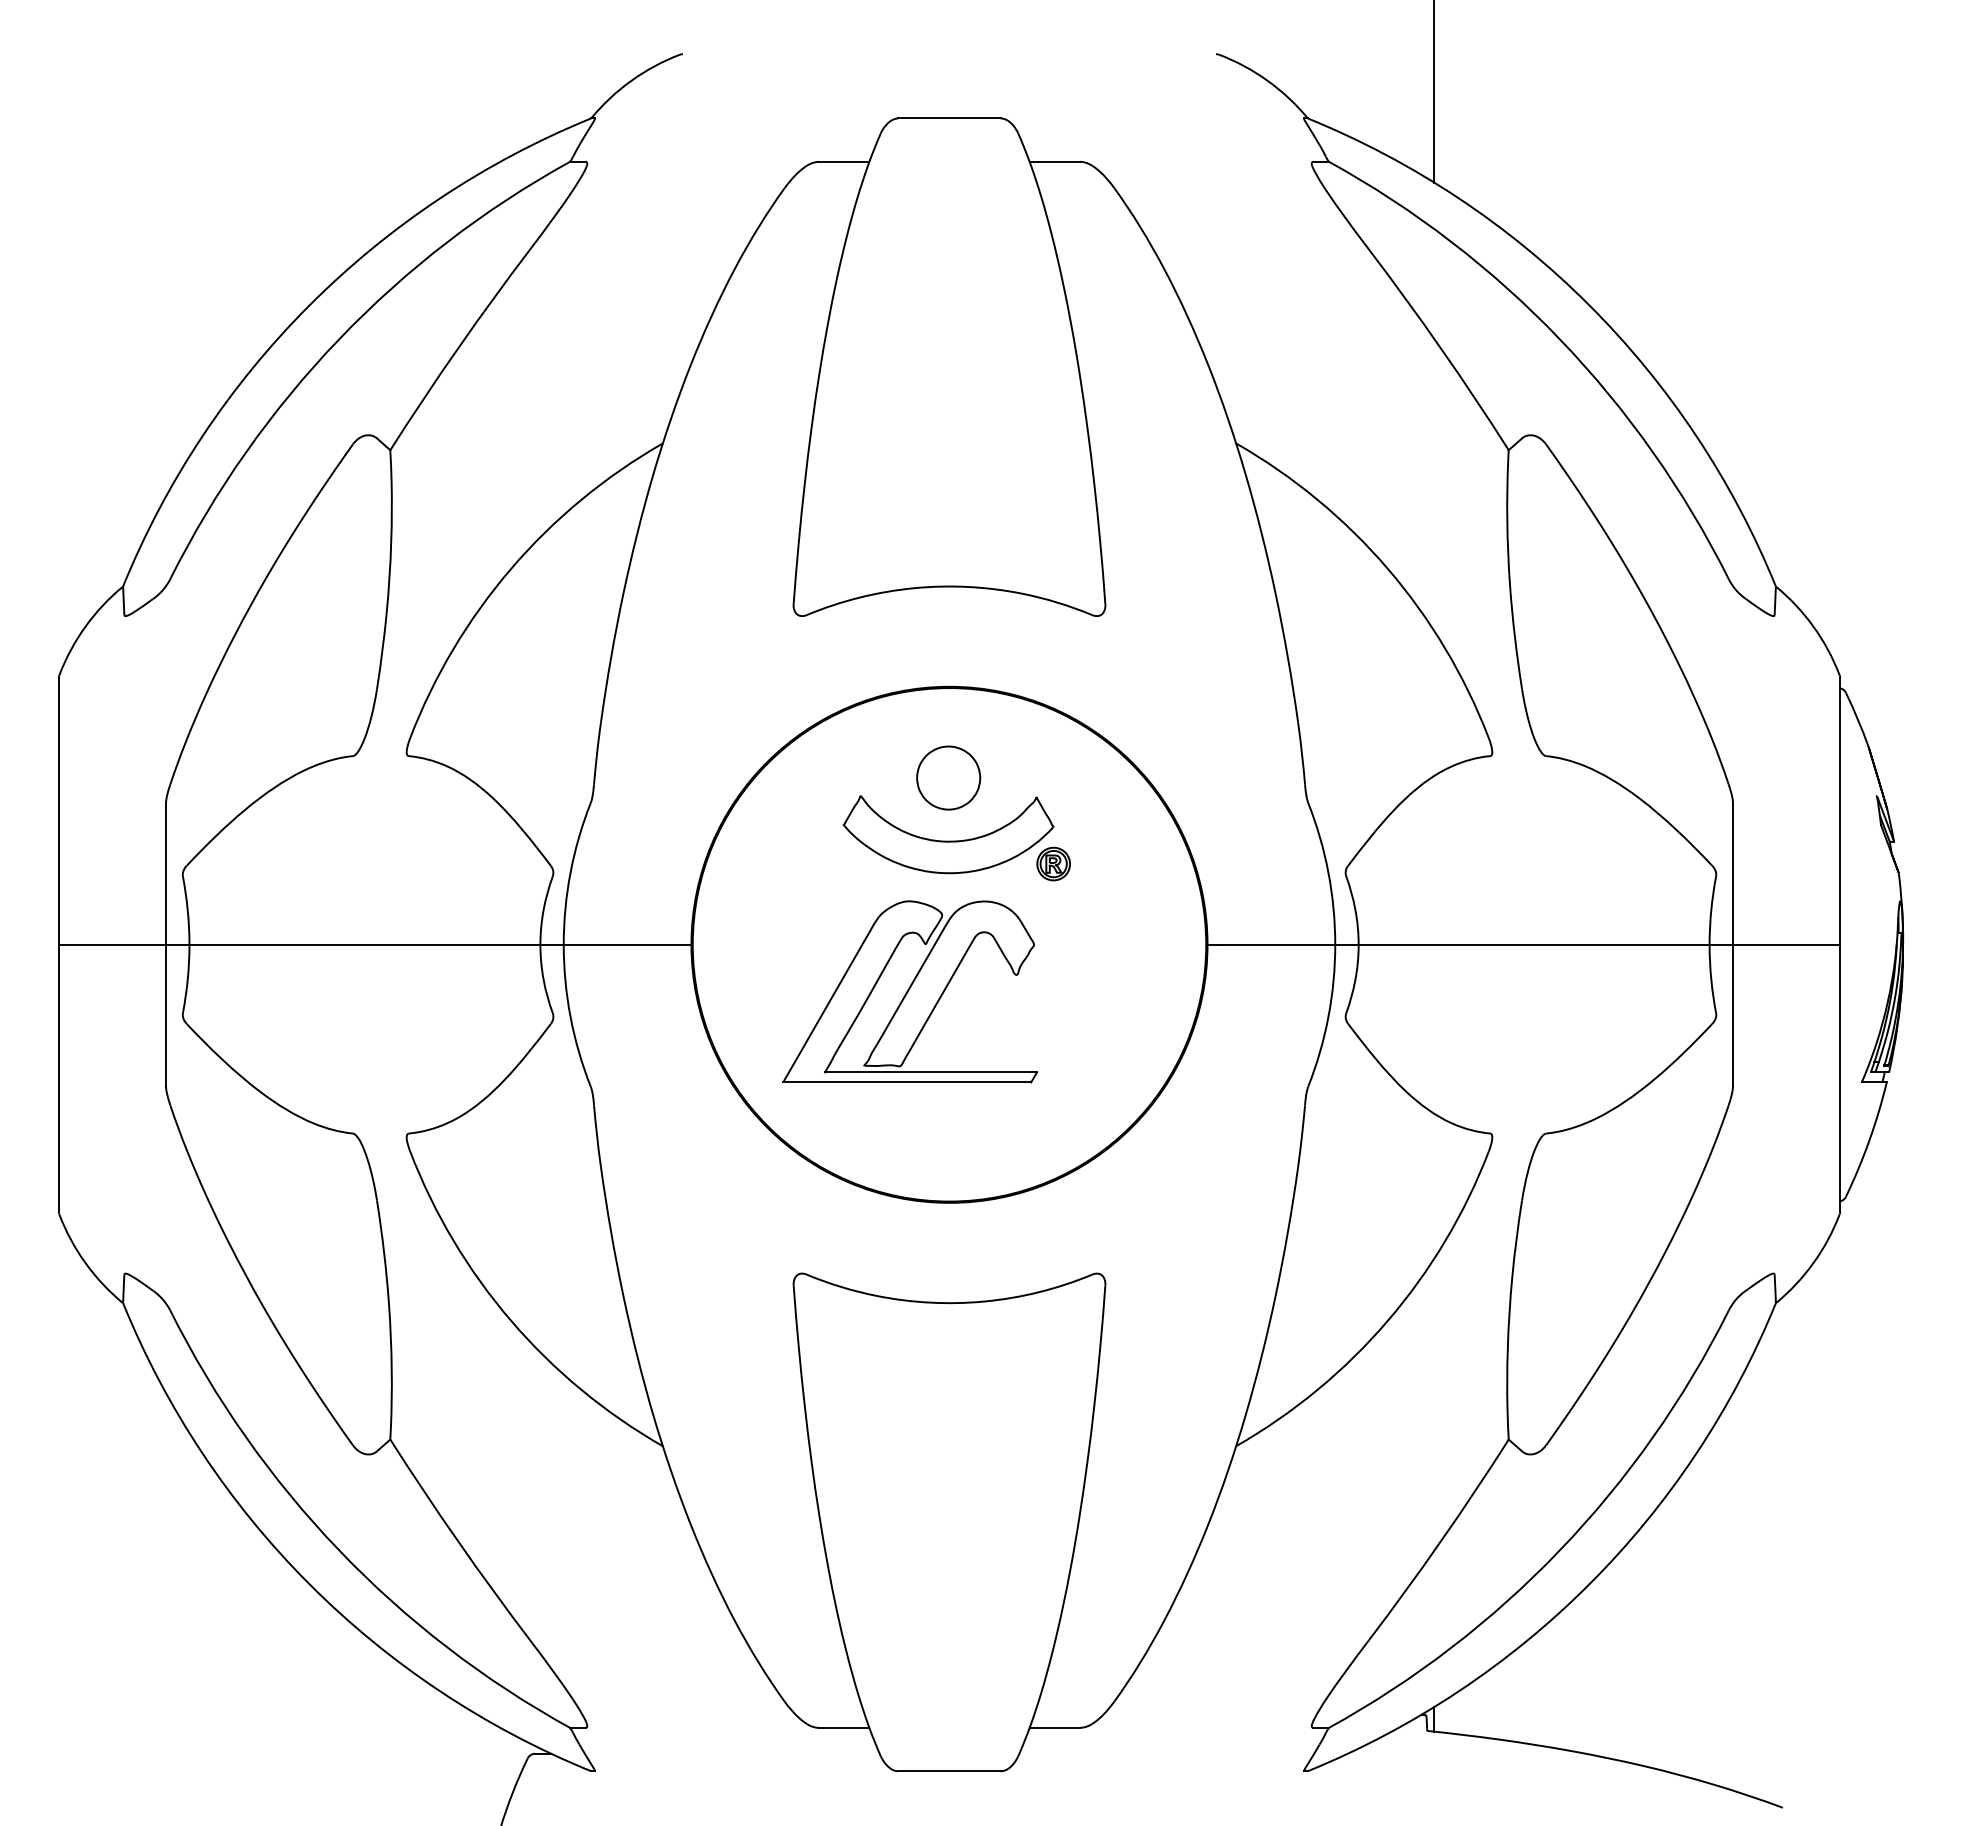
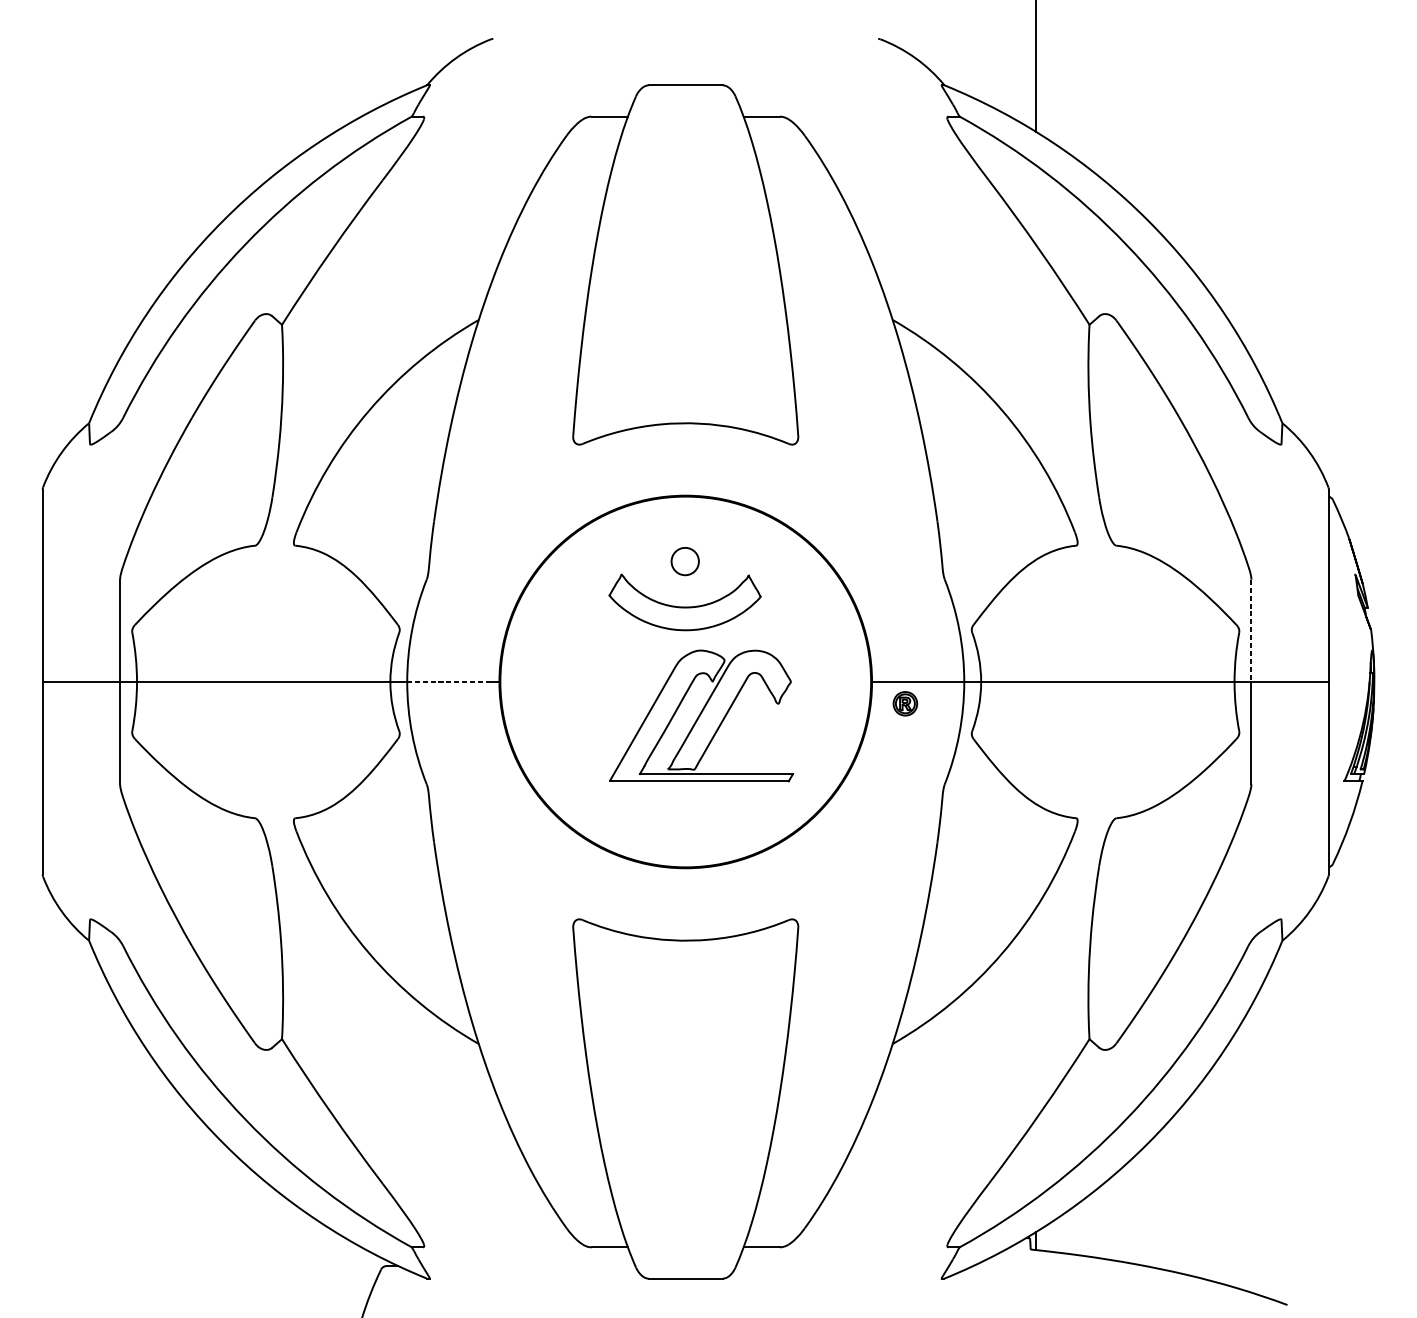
part: (948, 777) -> (685, 561), size x0.6
part: (1053, 863) -> (905, 703), moved
line: (1732, 873) -> (1251, 630), solid -> dashed
line: (621, 944) -> (448, 681), solid -> dashed
part: (910, 991) -> (701, 715), moved

